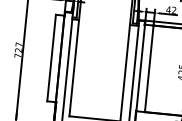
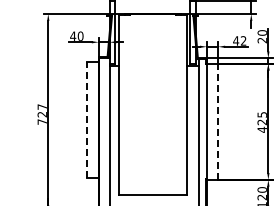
line: (51, 57) -> (87, 119), solid -> dashed
line: (149, 68) -> (218, 121), solid -> dashed

